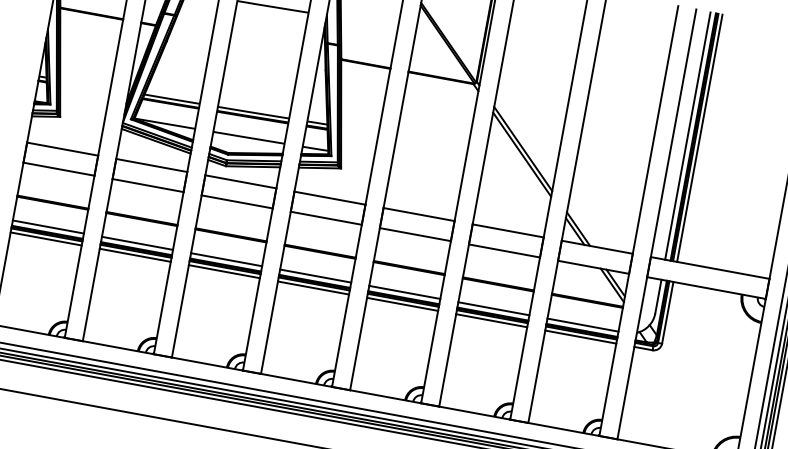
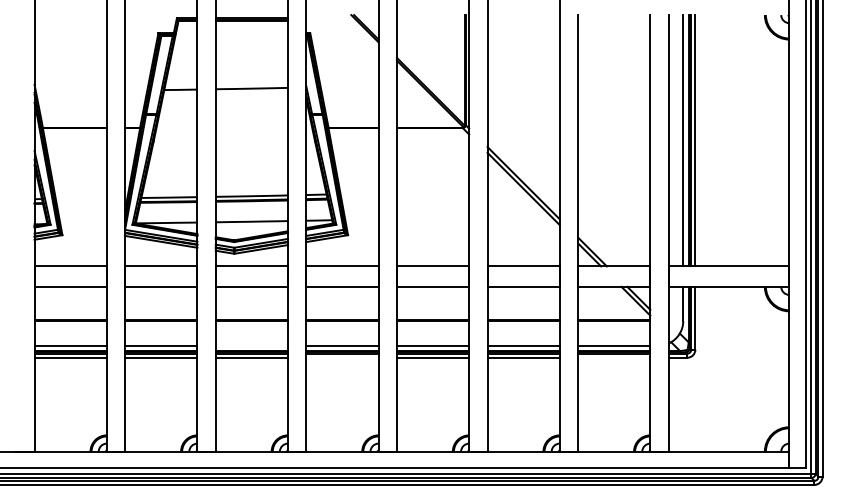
line: (226, 259) -> (251, 345), removed
line: (313, 287) -> (342, 357), removed
line: (581, 336) -> (614, 357), removed

